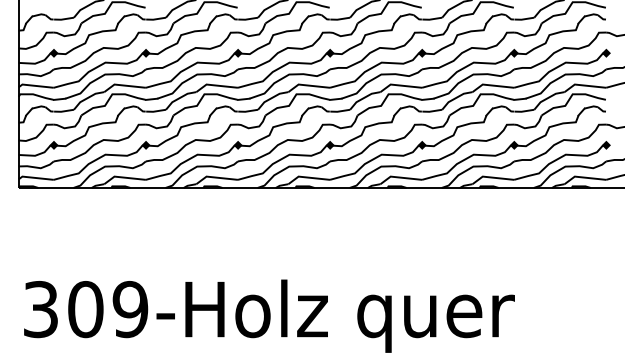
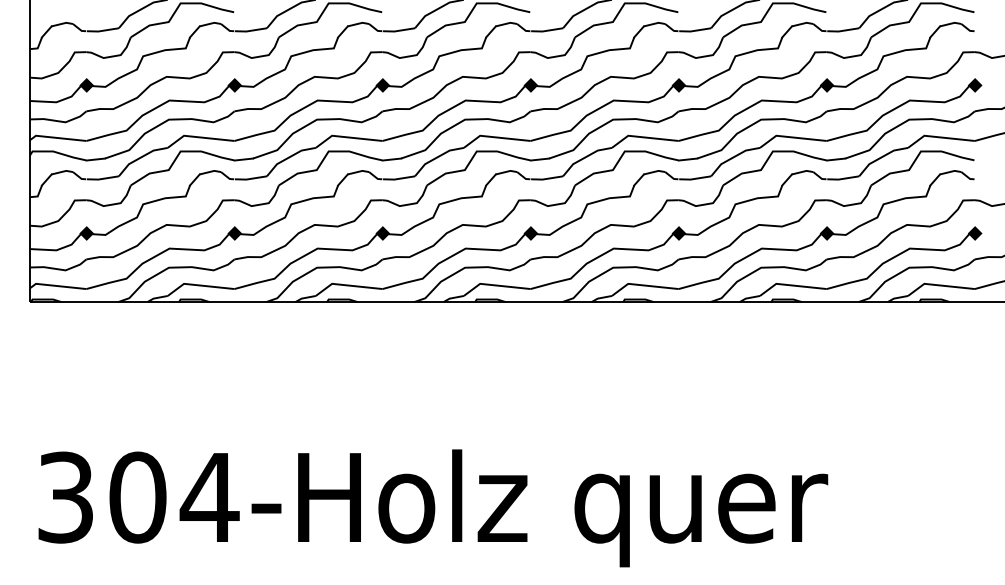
text: (130, 309) -> (209, 497), 309-Holz -> 304-Holz

